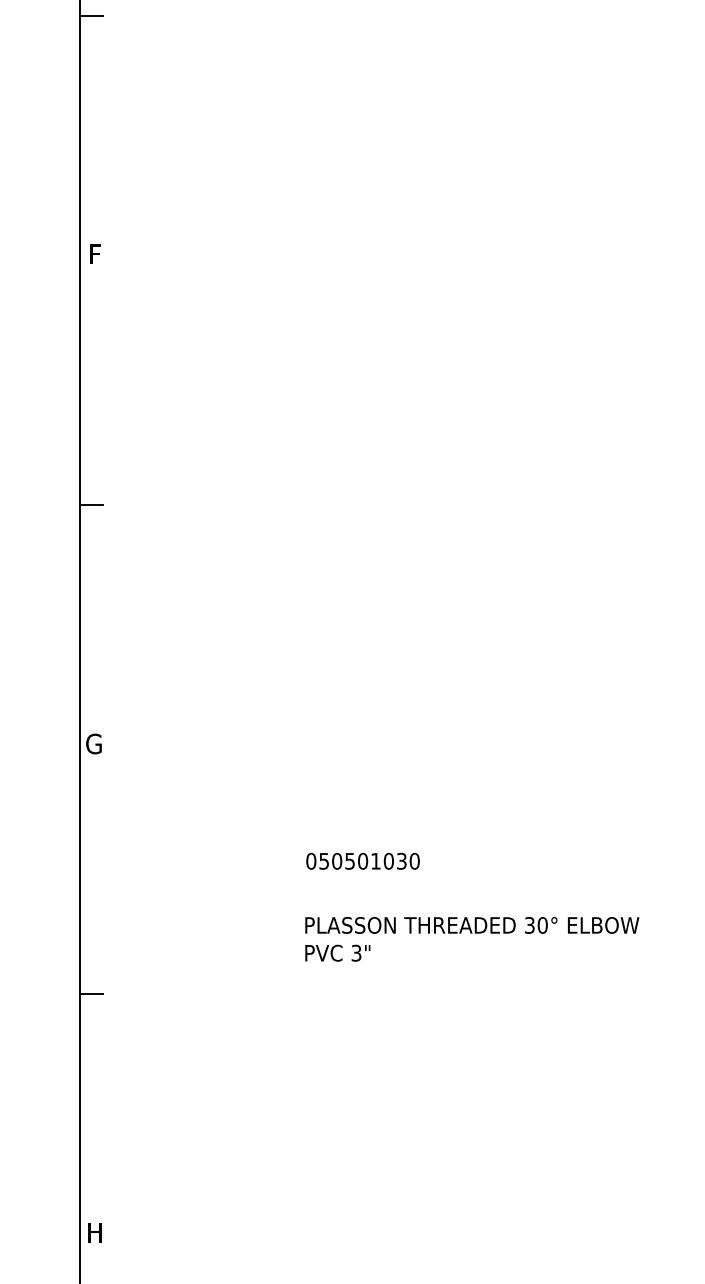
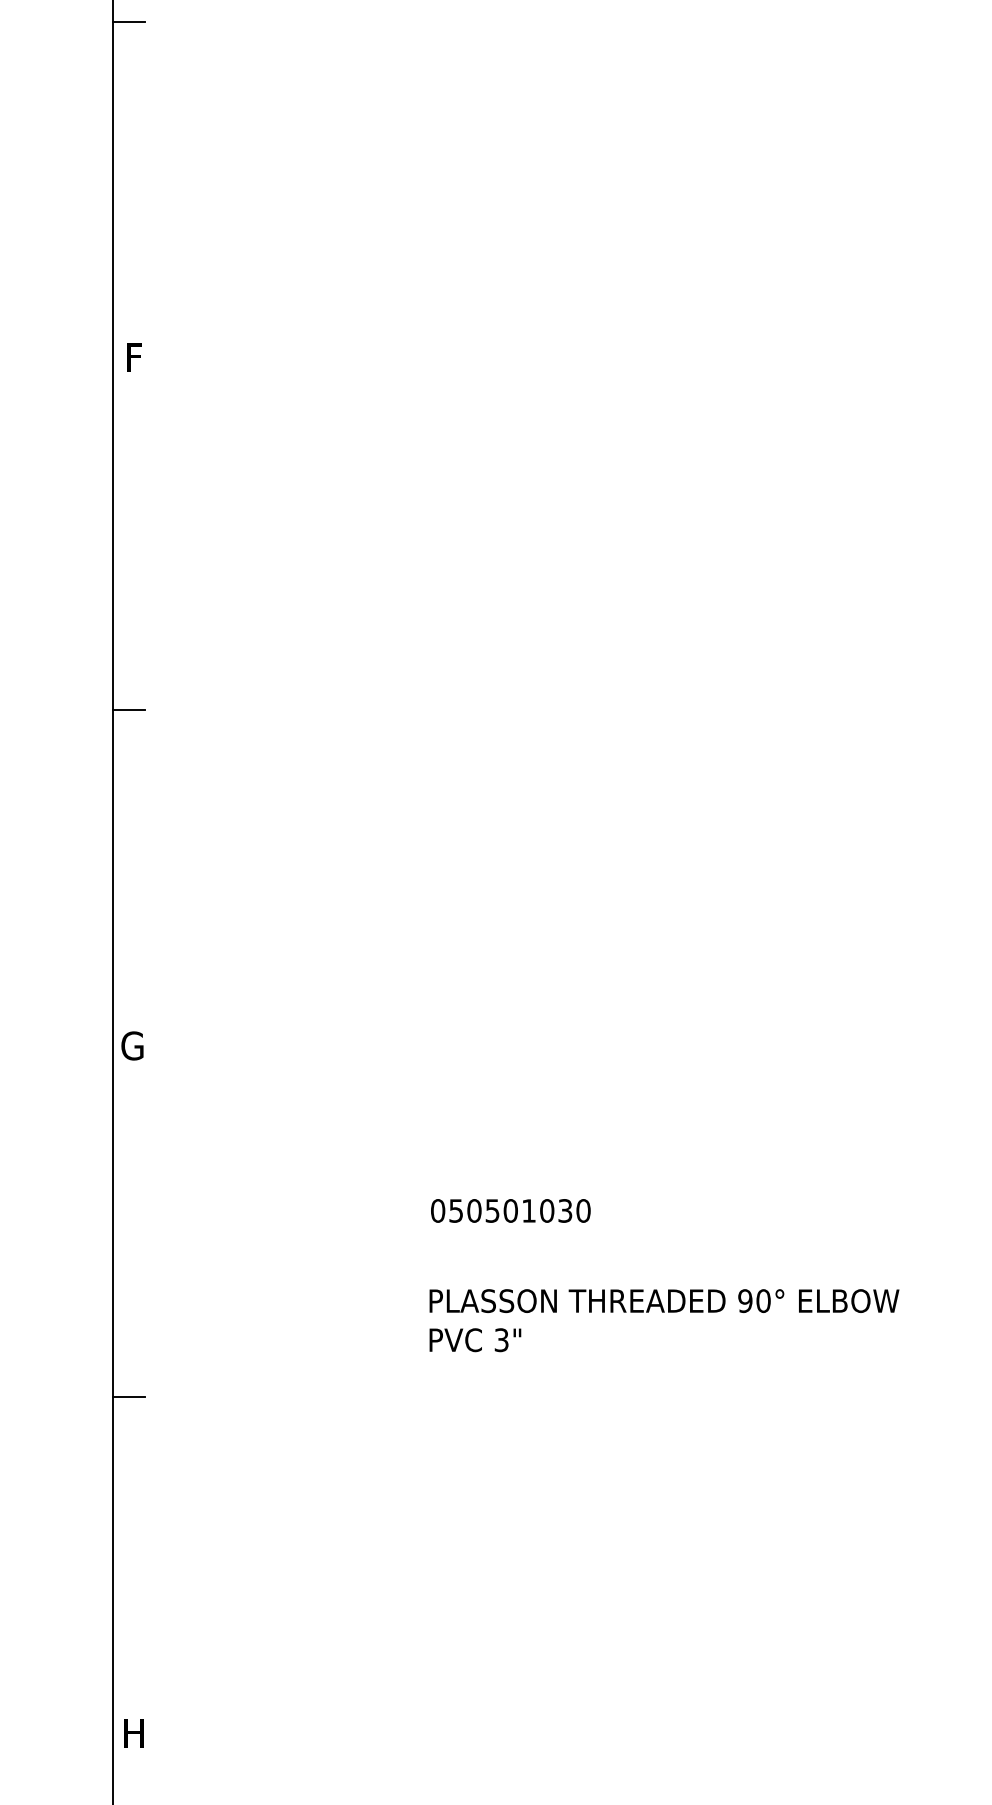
text: (529, 925) -> (745, 1300), 30° -> 90°

